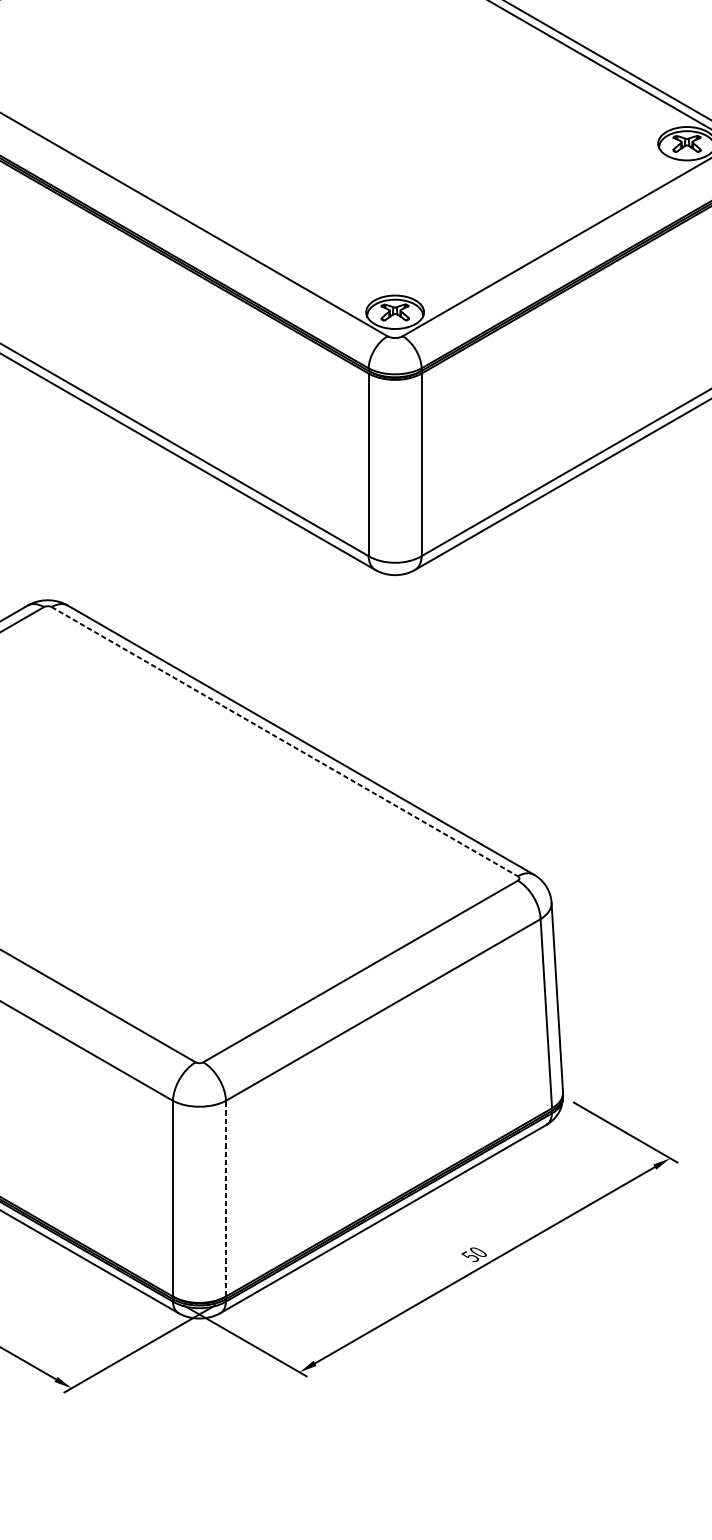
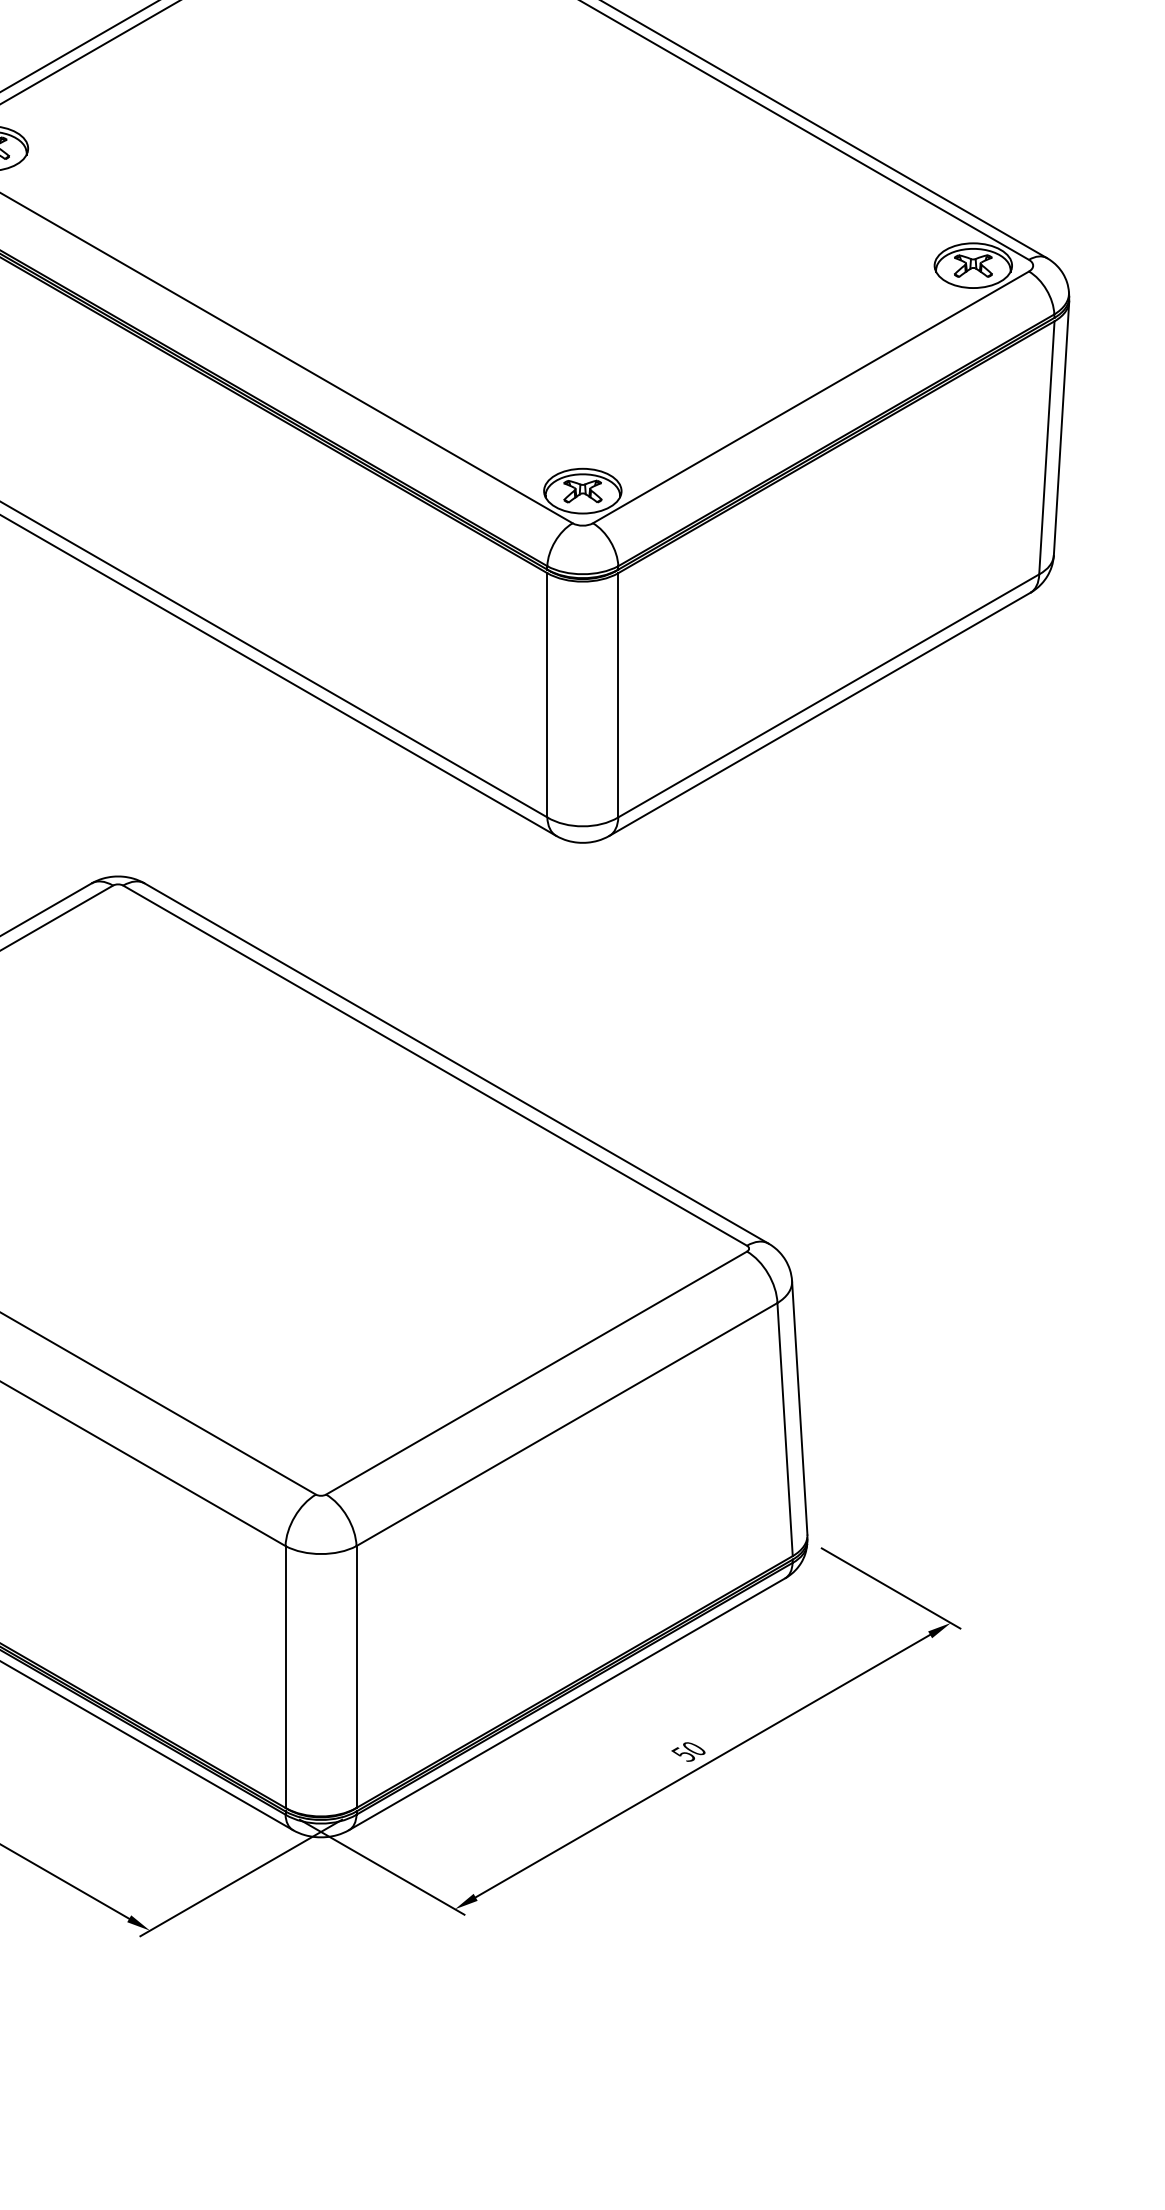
line: (285, 741) -> (435, 1065), dashed -> solid
line: (225, 1199) -> (356, 1677), dashed -> solid

